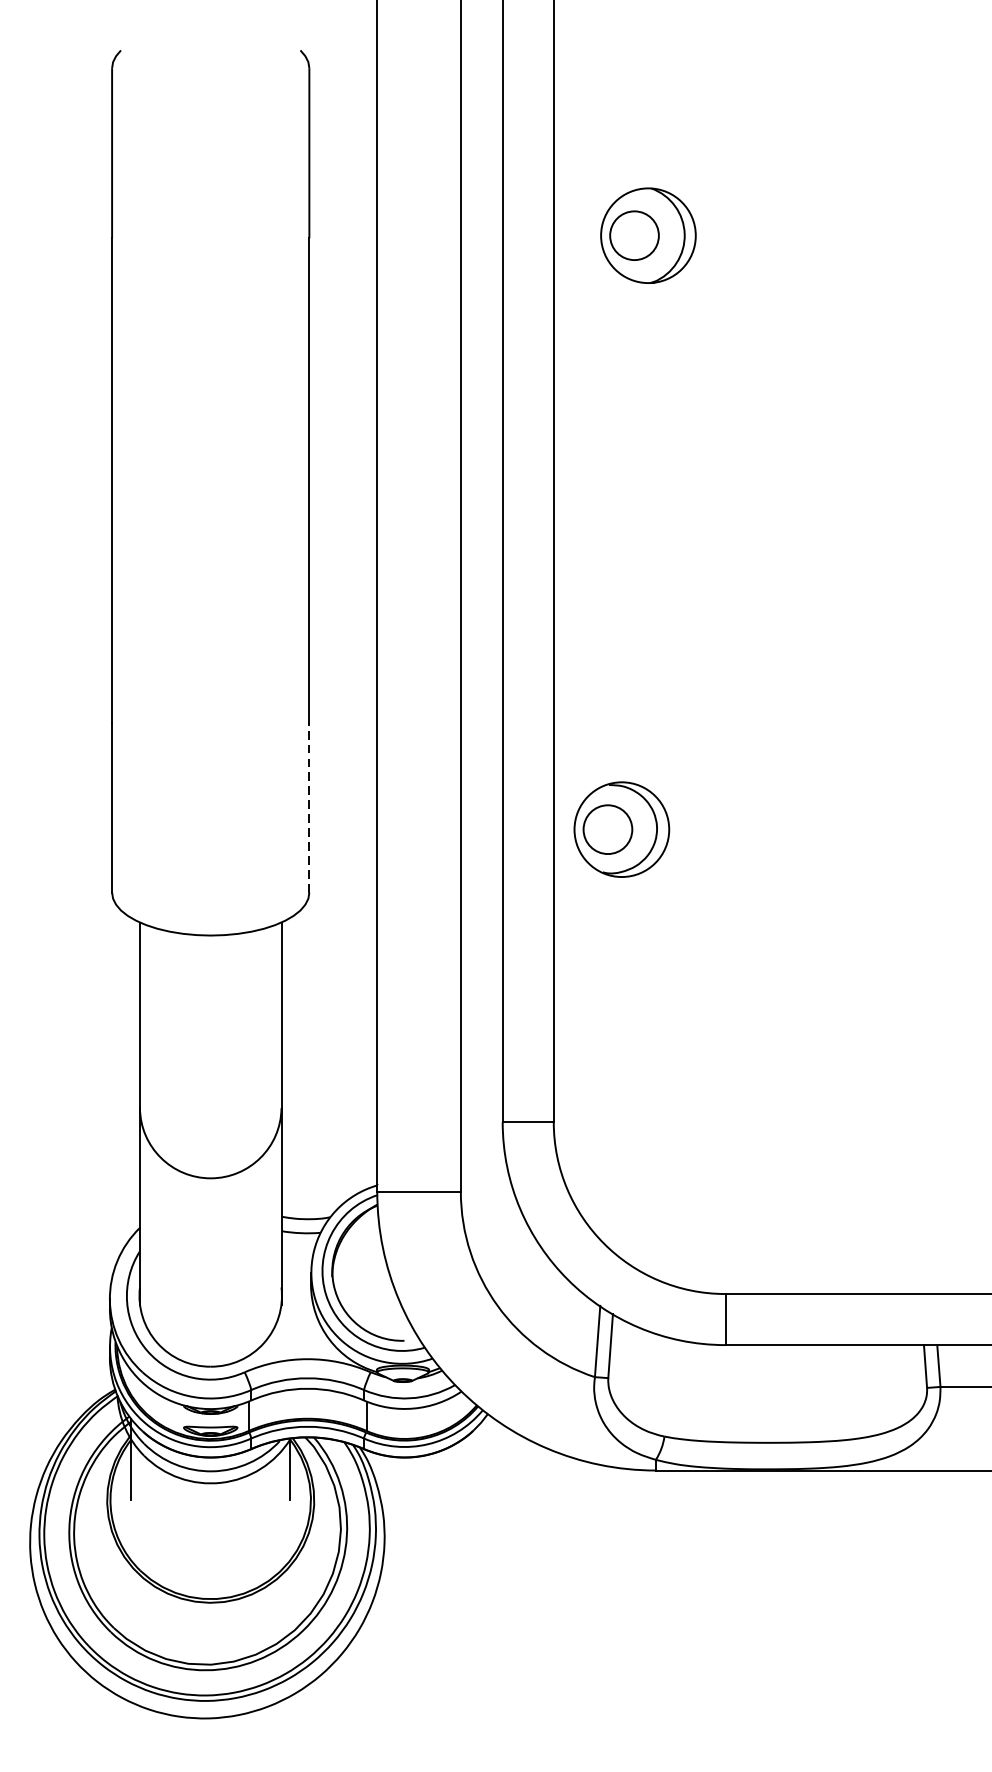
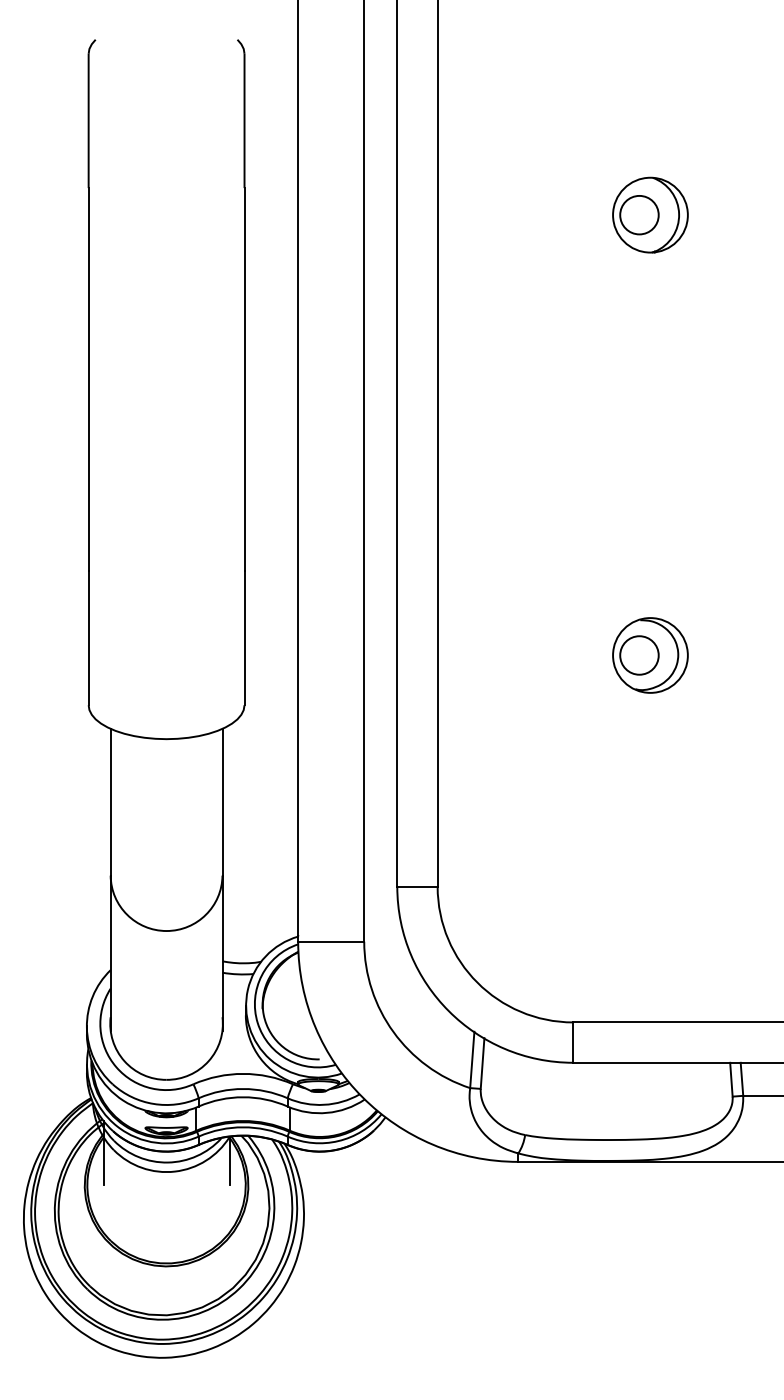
part: (648, 234) -> (650, 214), moved
line: (309, 806) -> (244, 637), dashed -> solid
part: (621, 829) -> (650, 655), moved

